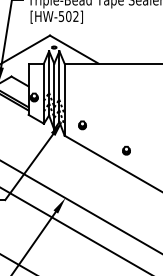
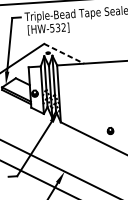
text: (68, 16) -> (57, 27), [HW-502] -> [HW-532]
line: (74, 49) -> (64, 53), solid -> dashed
part: (82, 125) -> (74, 113), removed

